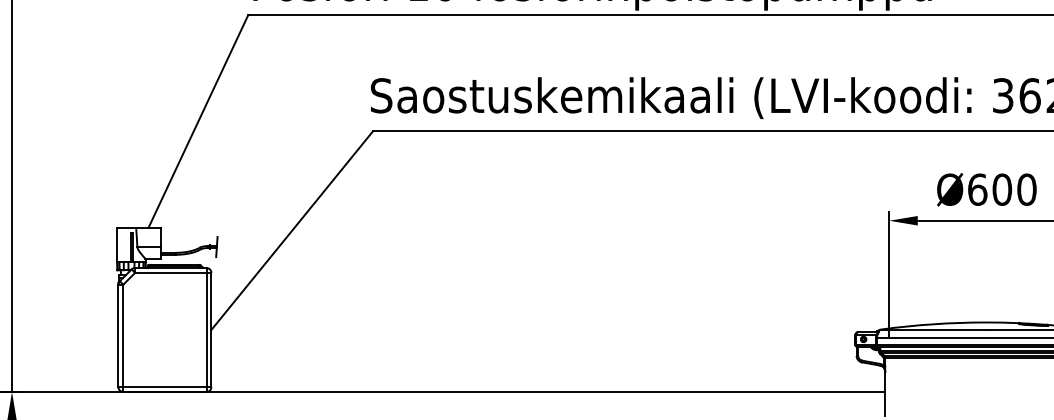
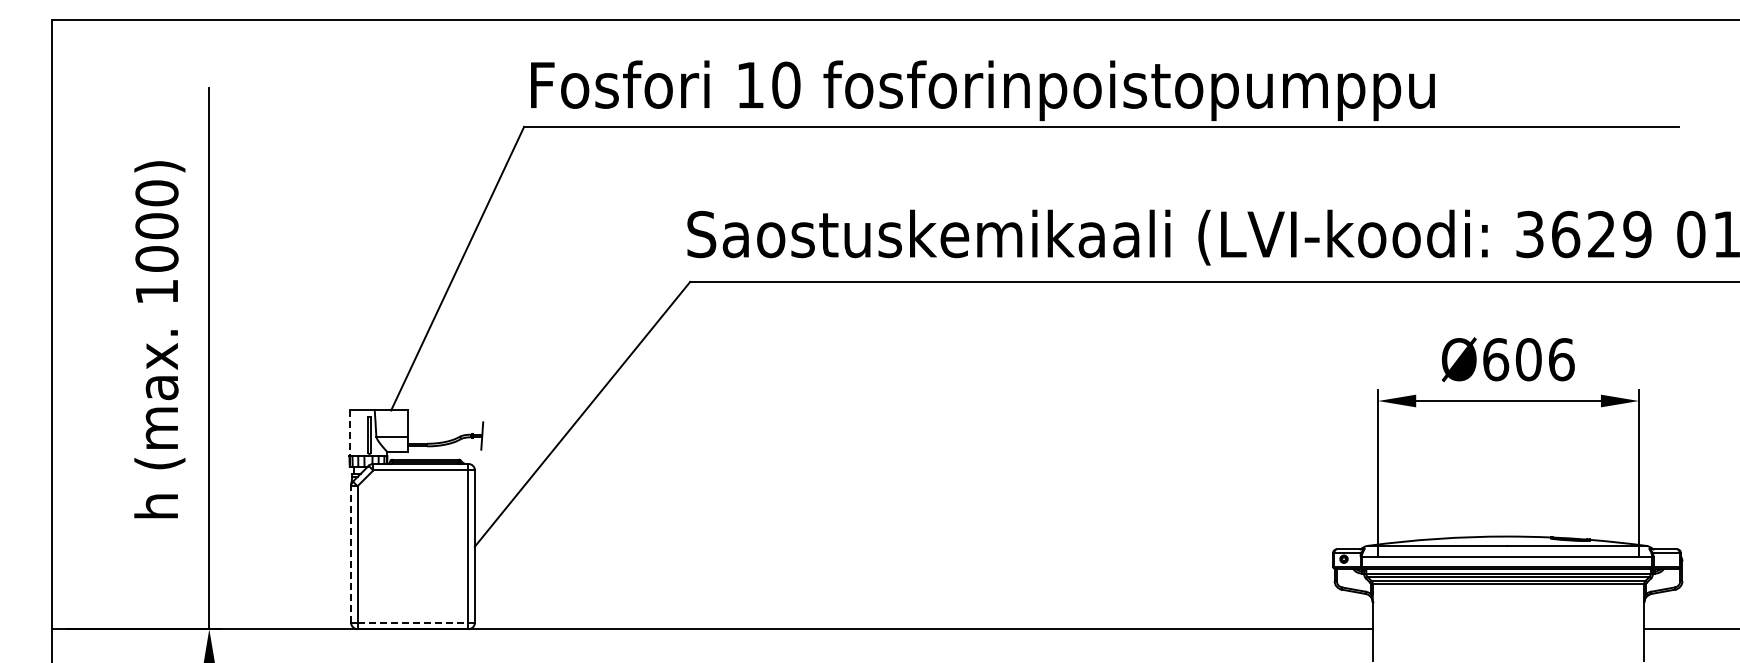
text: (1026, 189) -> (1561, 359), Ø600 -> Ø606
line: (117, 245) -> (349, 433), solid -> dashed
line: (118, 335) -> (351, 553), solid -> dashed
line: (165, 386) -> (413, 622), solid -> dashed

